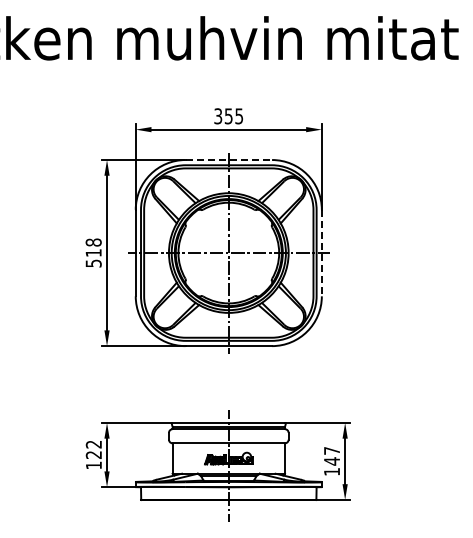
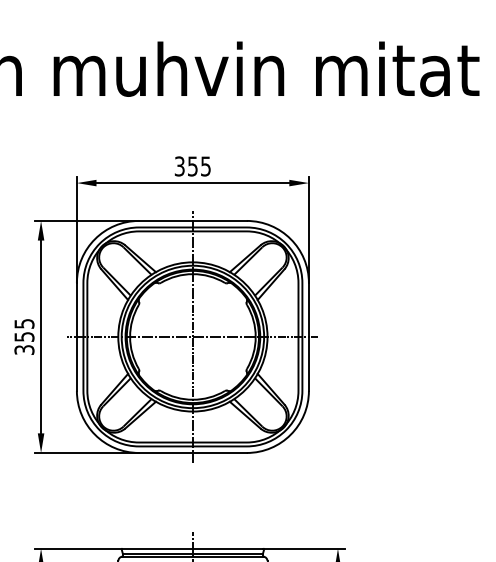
line: (229, 160) -> (193, 221), dashed -> solid
text: (93, 252) -> (24, 336), 518 -> 355
line: (321, 253) -> (308, 337), dashed -> solid

